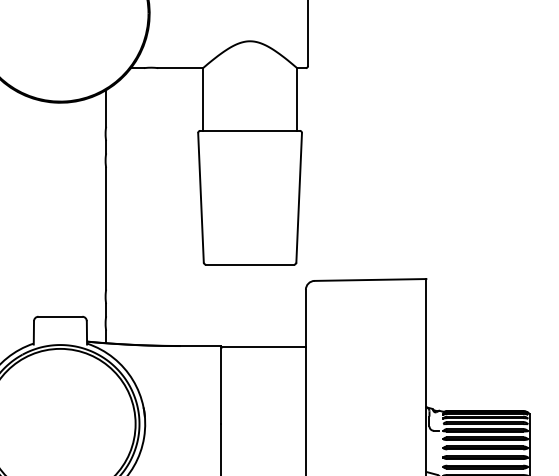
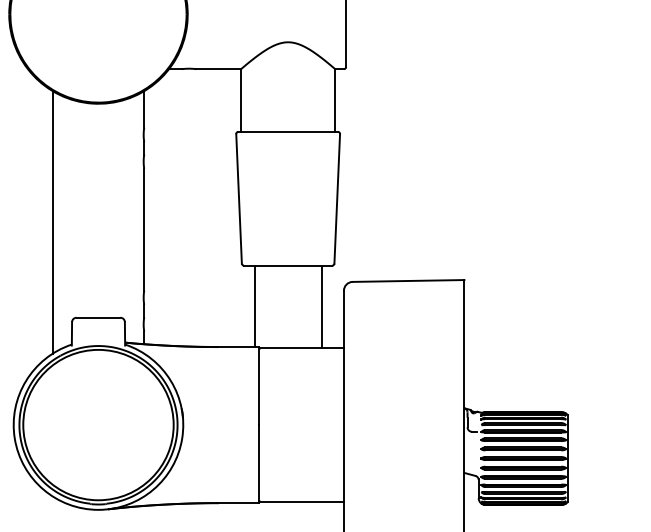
line: (14, 221) -> (52, 222), added
line: (216, 304) -> (254, 305), added
line: (283, 305) -> (321, 306), added

